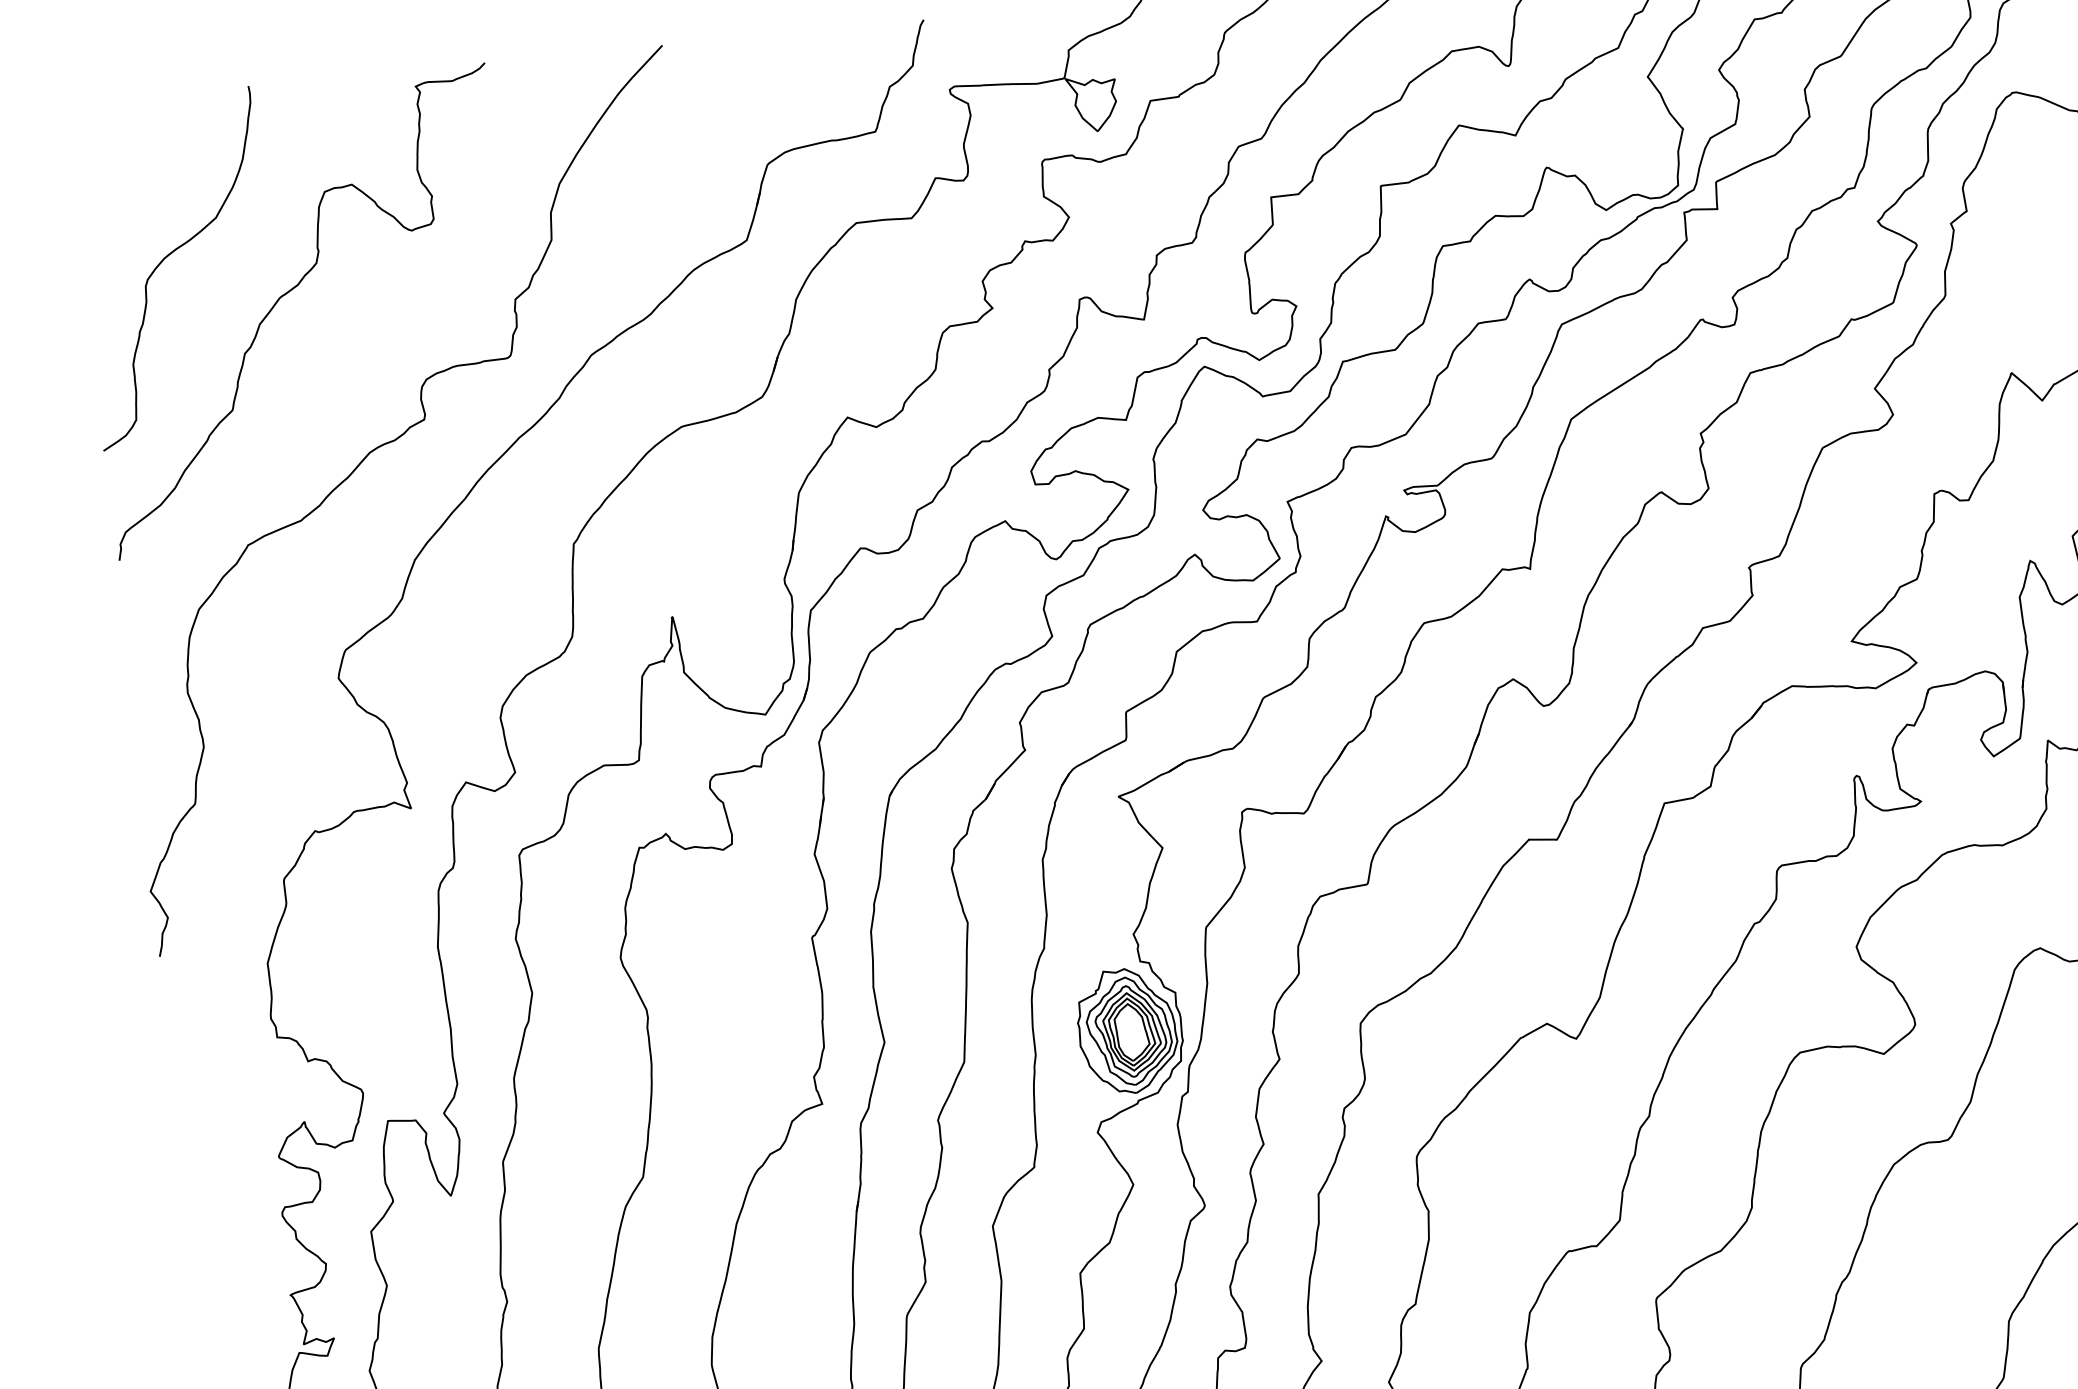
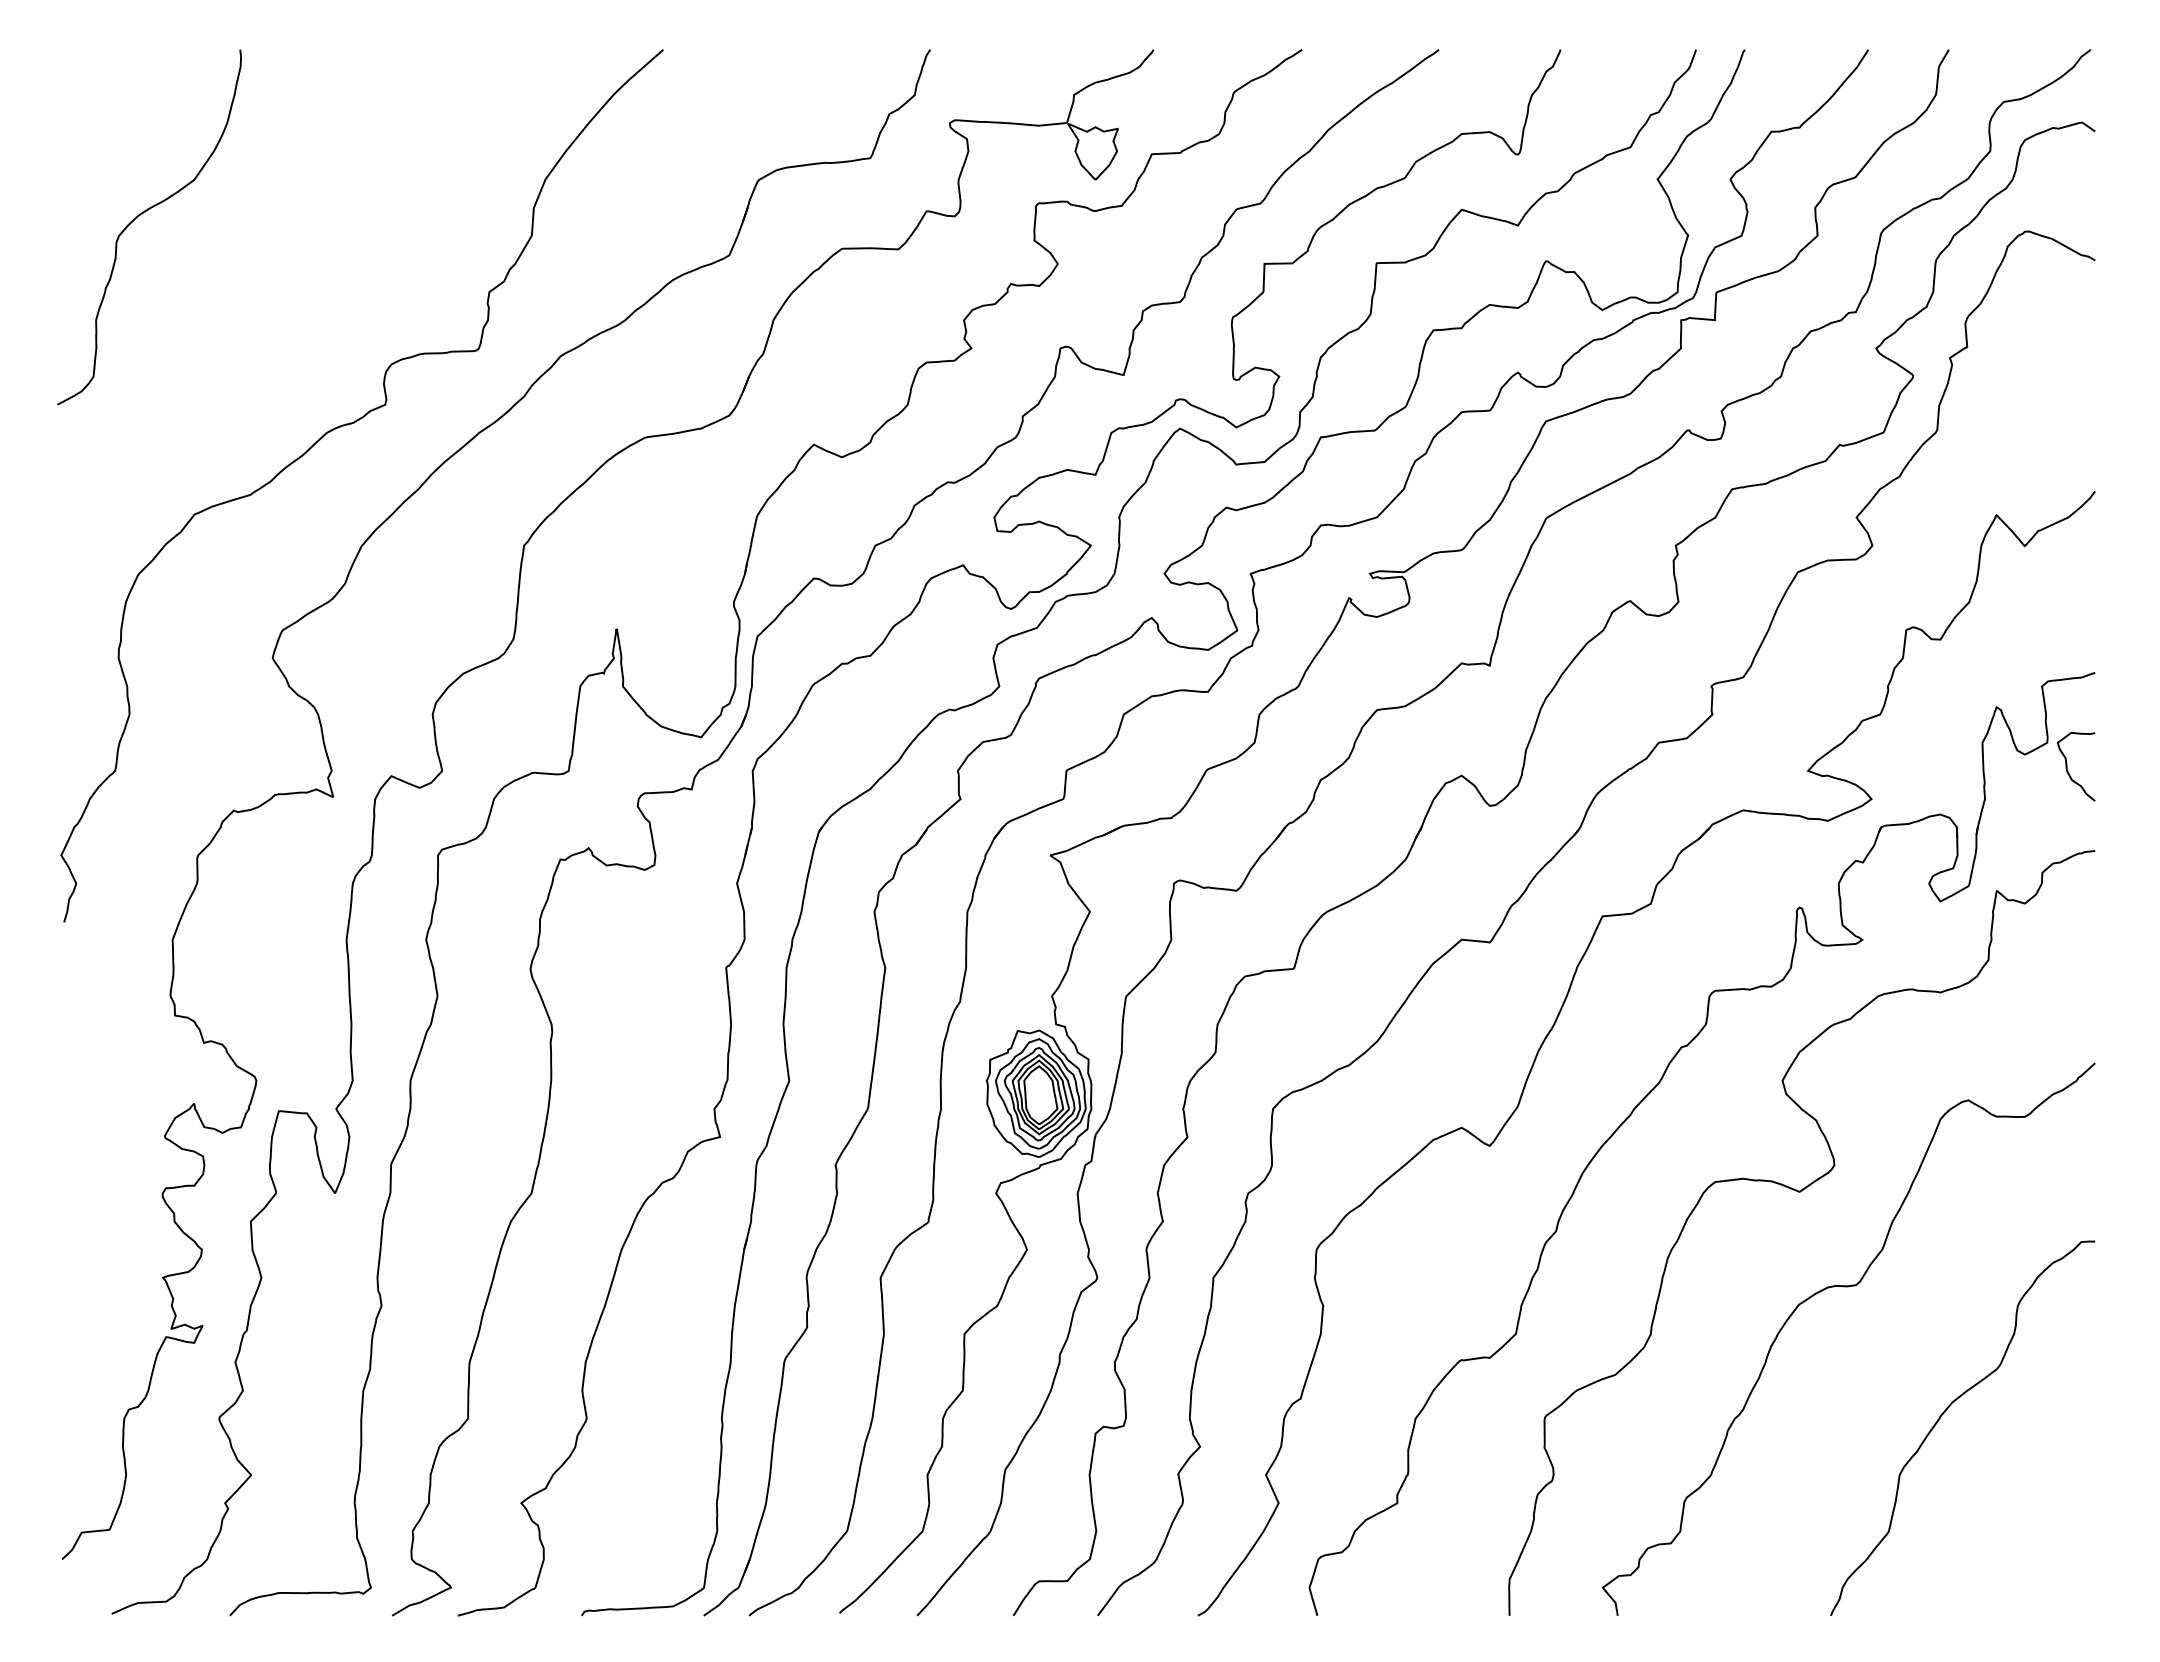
curve: (288, 293) -> (260, 263), removed

